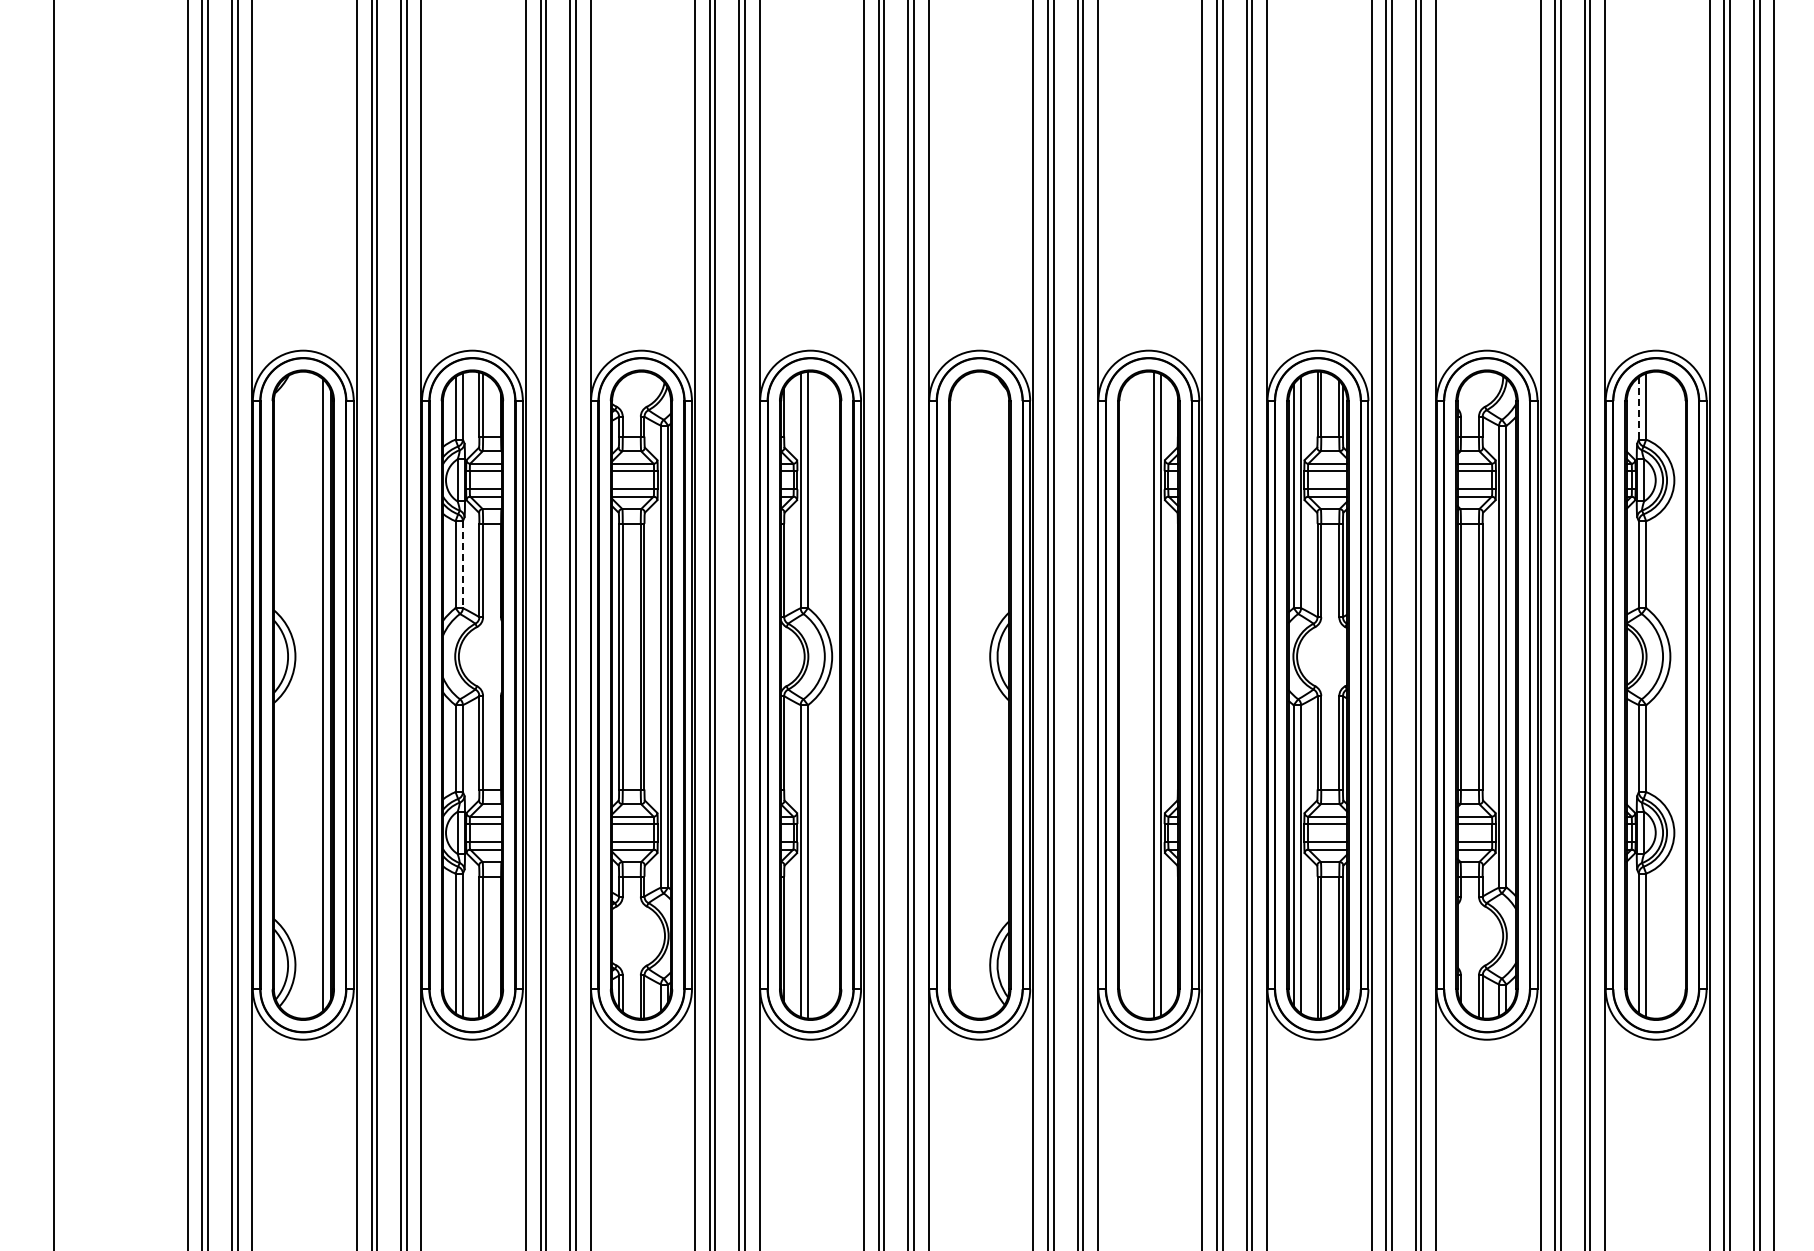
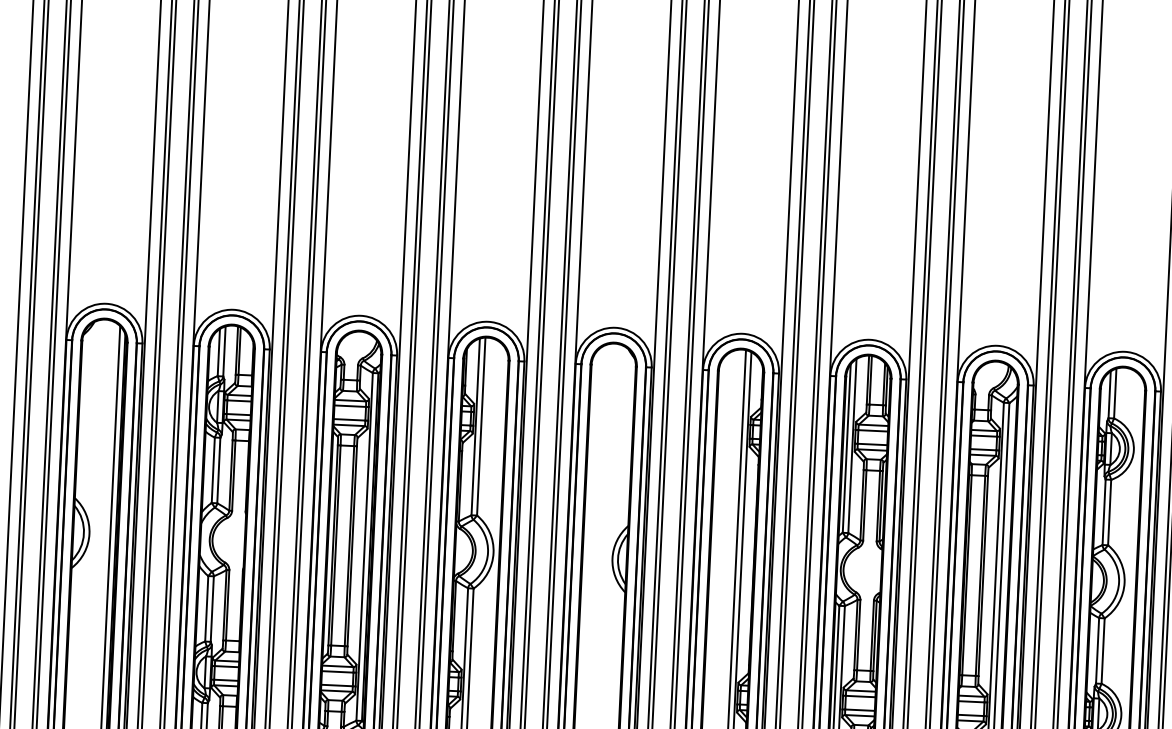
line: (1638, 409) -> (1109, 395), dashed -> solid
line: (462, 564) -> (218, 470), dashed -> solid

